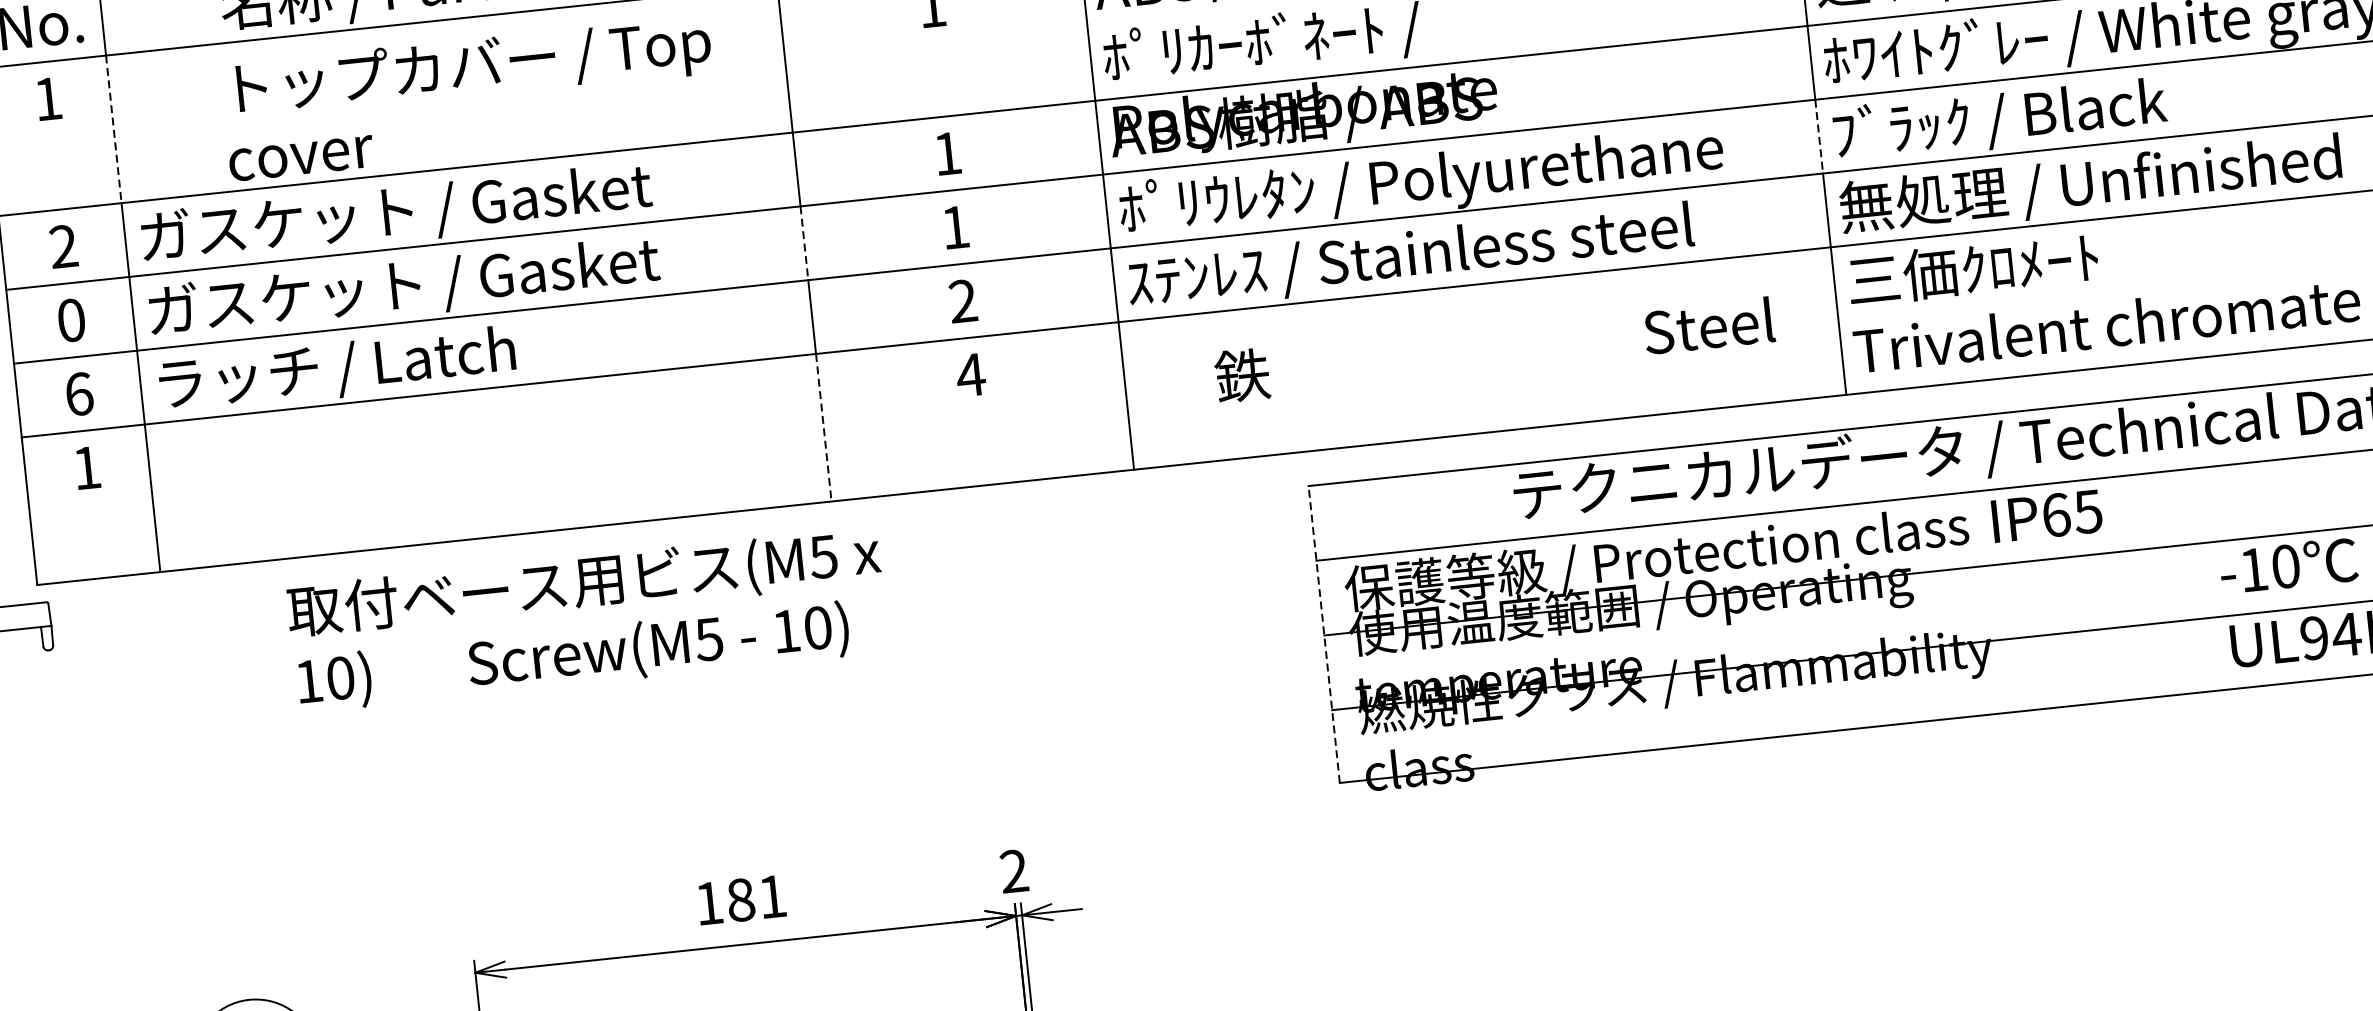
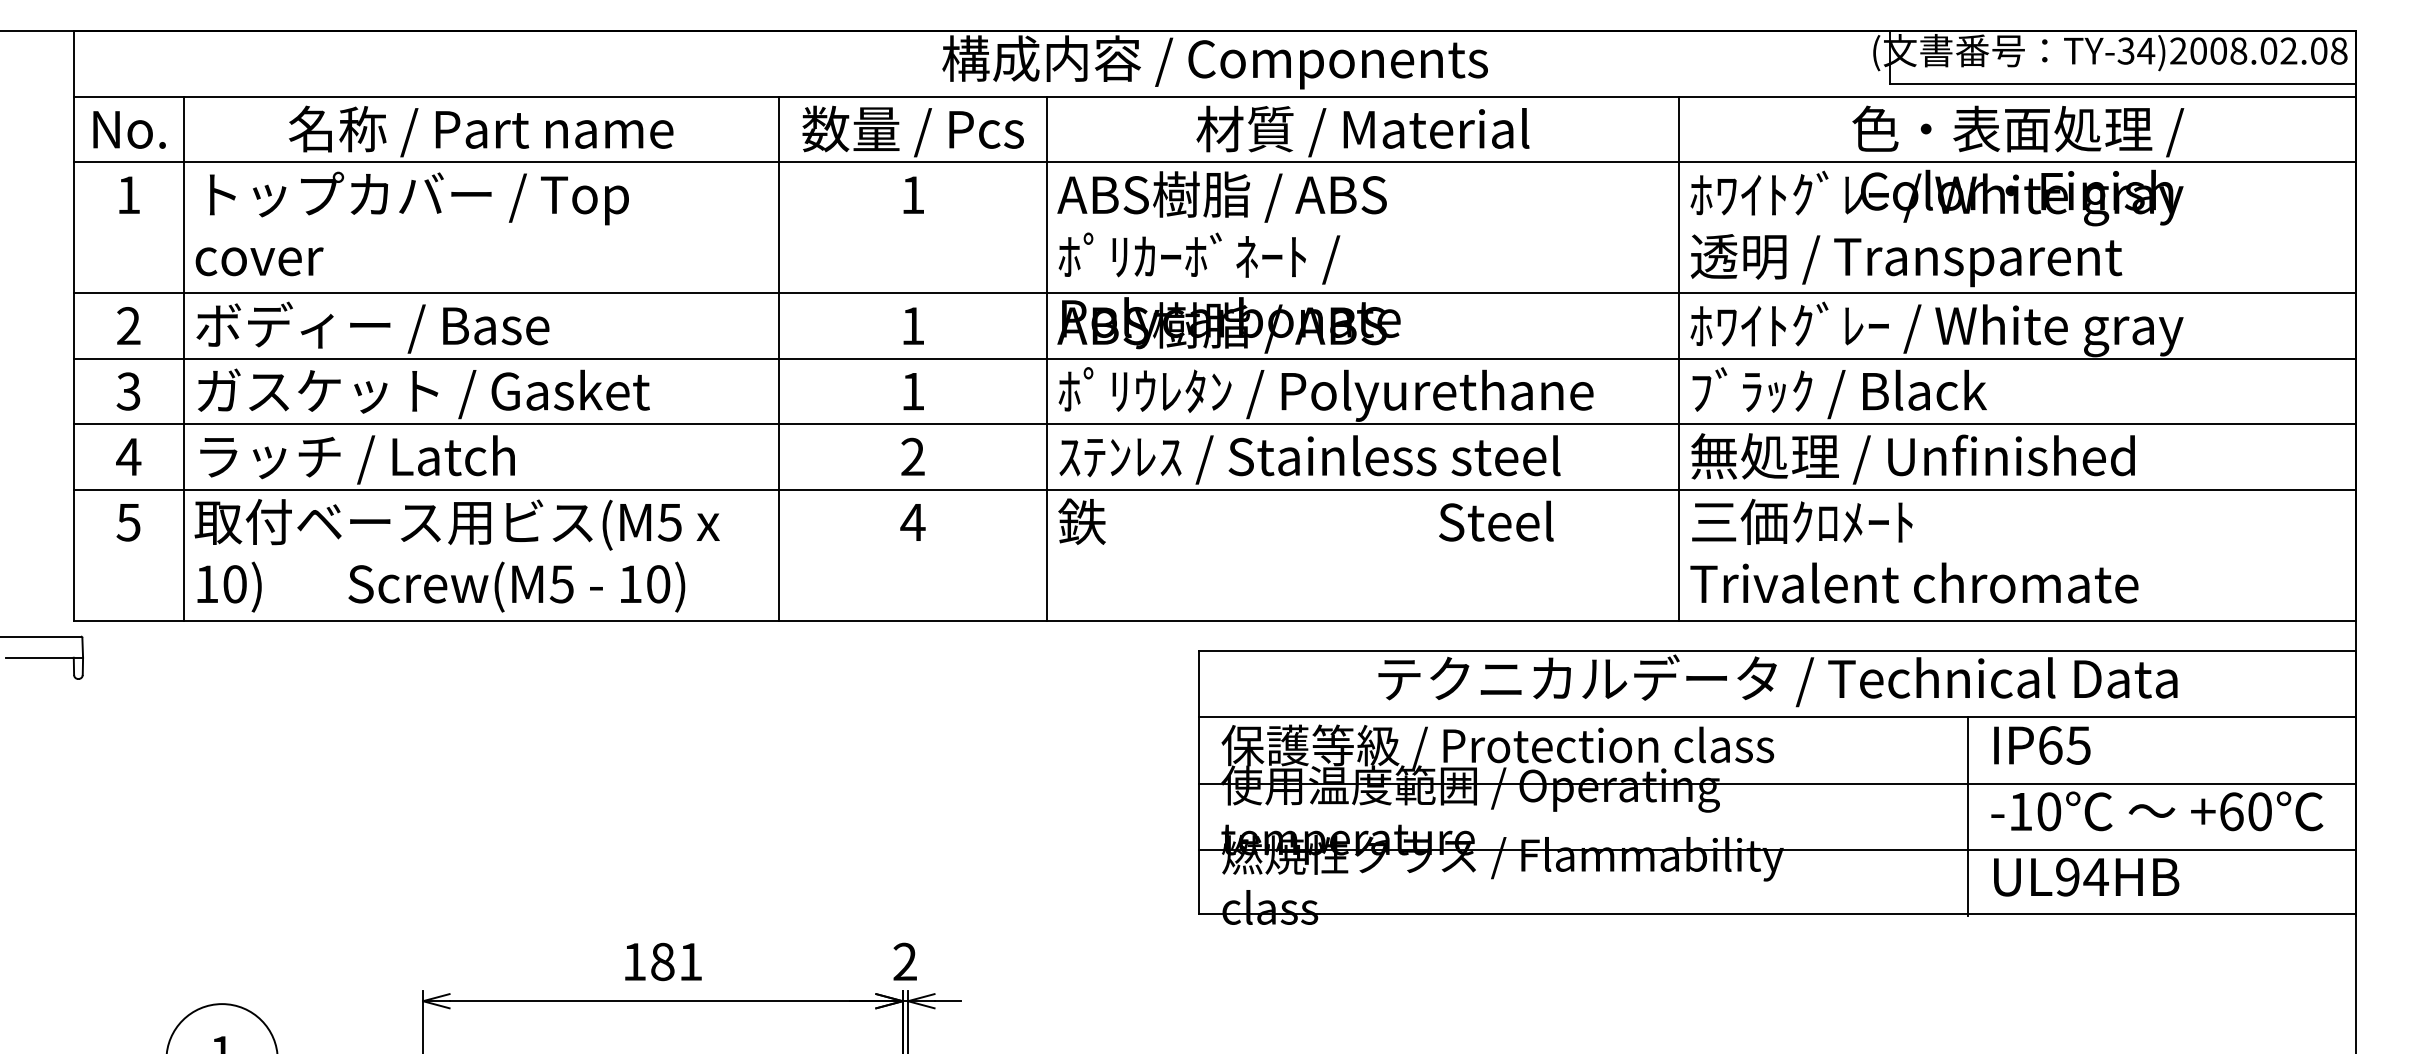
text: (468, 97) -> (411, 223), moved
line: (113, 130) -> (183, 228), dashed -> solid
line: (1819, 136) -> (1679, 391), dashed -> solid
text: (394, 213) -> (422, 327), ガスケット / Gasket -> ボディー / Base
line: (804, 243) -> (779, 391), dashed -> solid
text: (71, 320) -> (128, 391), 0 -> 3
text: (1494, 348) -> (1305, 521), moved
text: (78, 393) -> (128, 456), 6 -> 4
line: (824, 428) -> (779, 555), dashed -> solid
text: (86, 468) -> (128, 522), 1 -> 5
text: (2047, 516) -> (2042, 745), moved
line: (2194, 581) -> (1967, 816), added
text: (586, 619) -> (456, 555), moved
line: (1324, 634) -> (1199, 782), dashed -> solid

